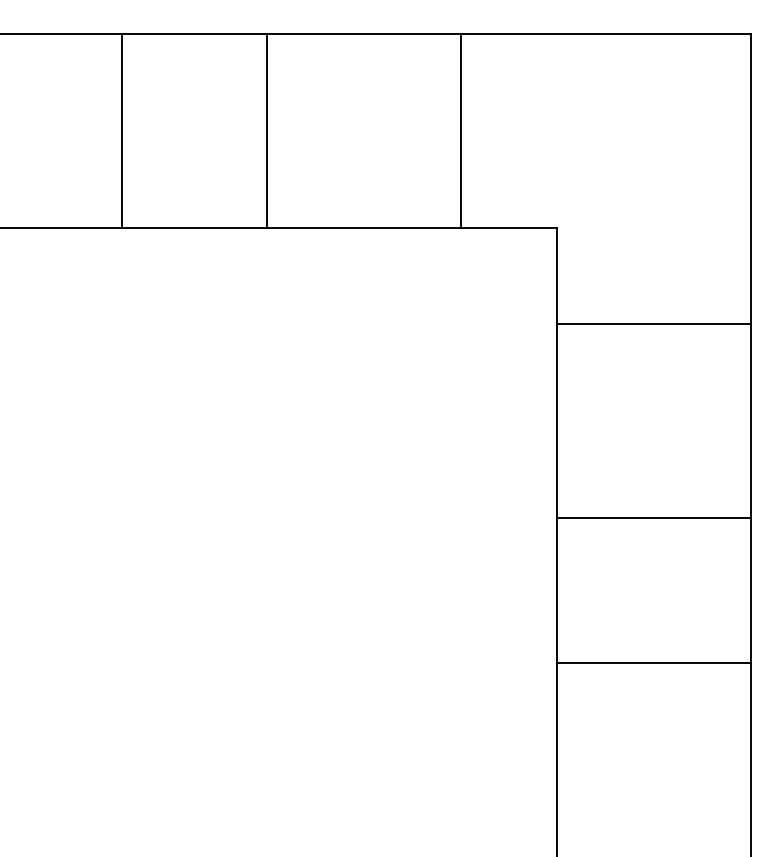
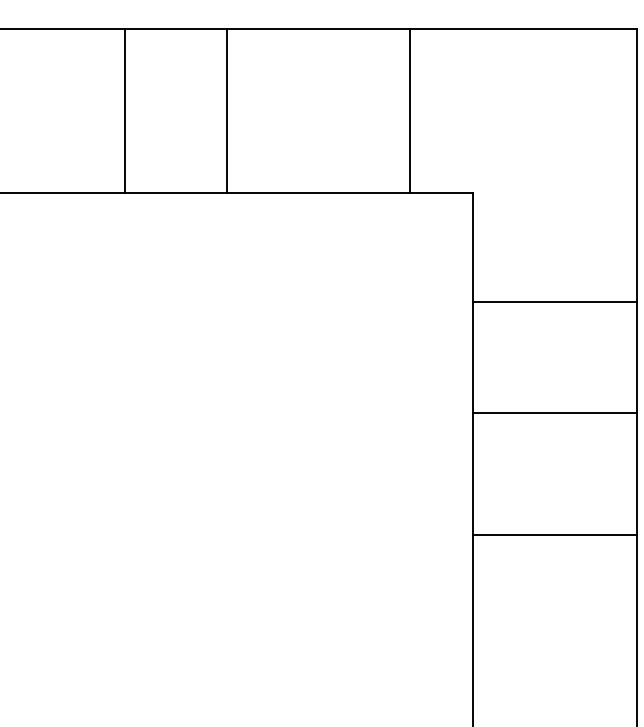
line: (122, 130) -> (125, 110), moved
line: (460, 130) -> (410, 110), moved
line: (653, 324) -> (554, 302), moved
line: (653, 517) -> (554, 412), moved
line: (653, 662) -> (554, 534), moved

